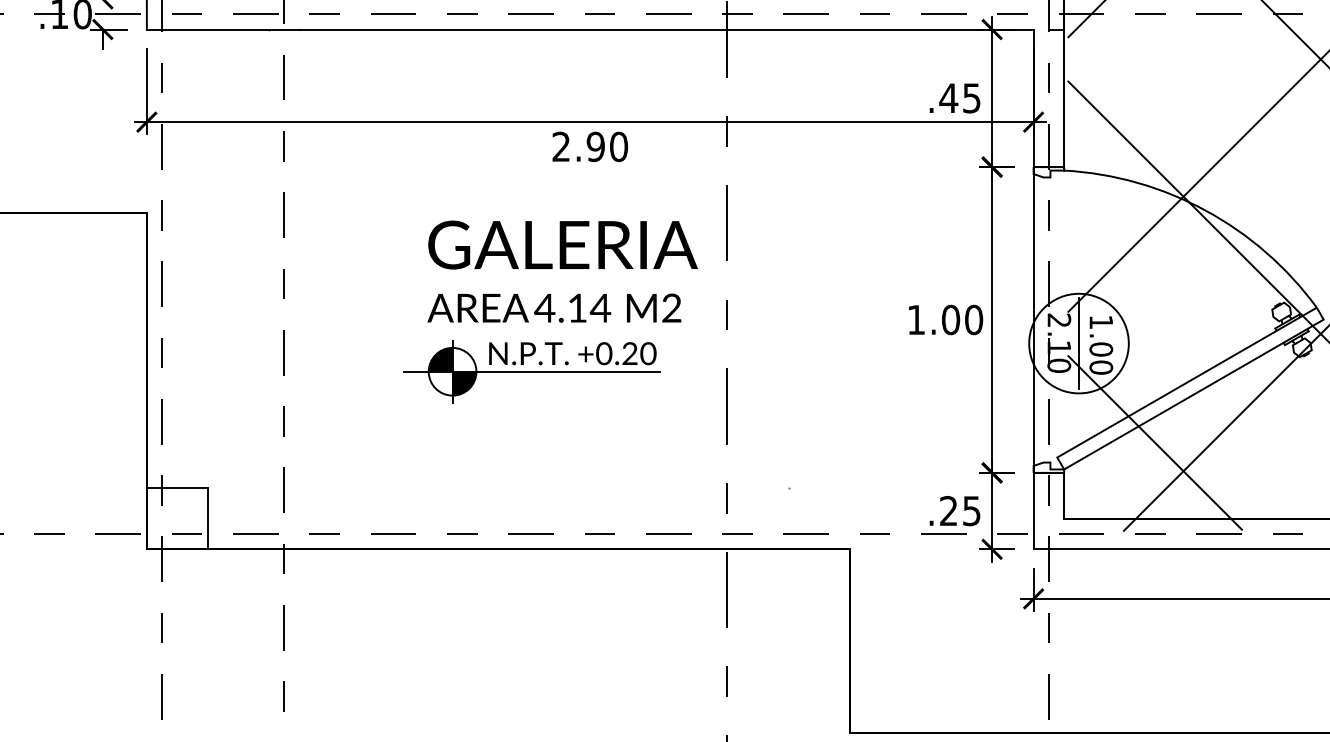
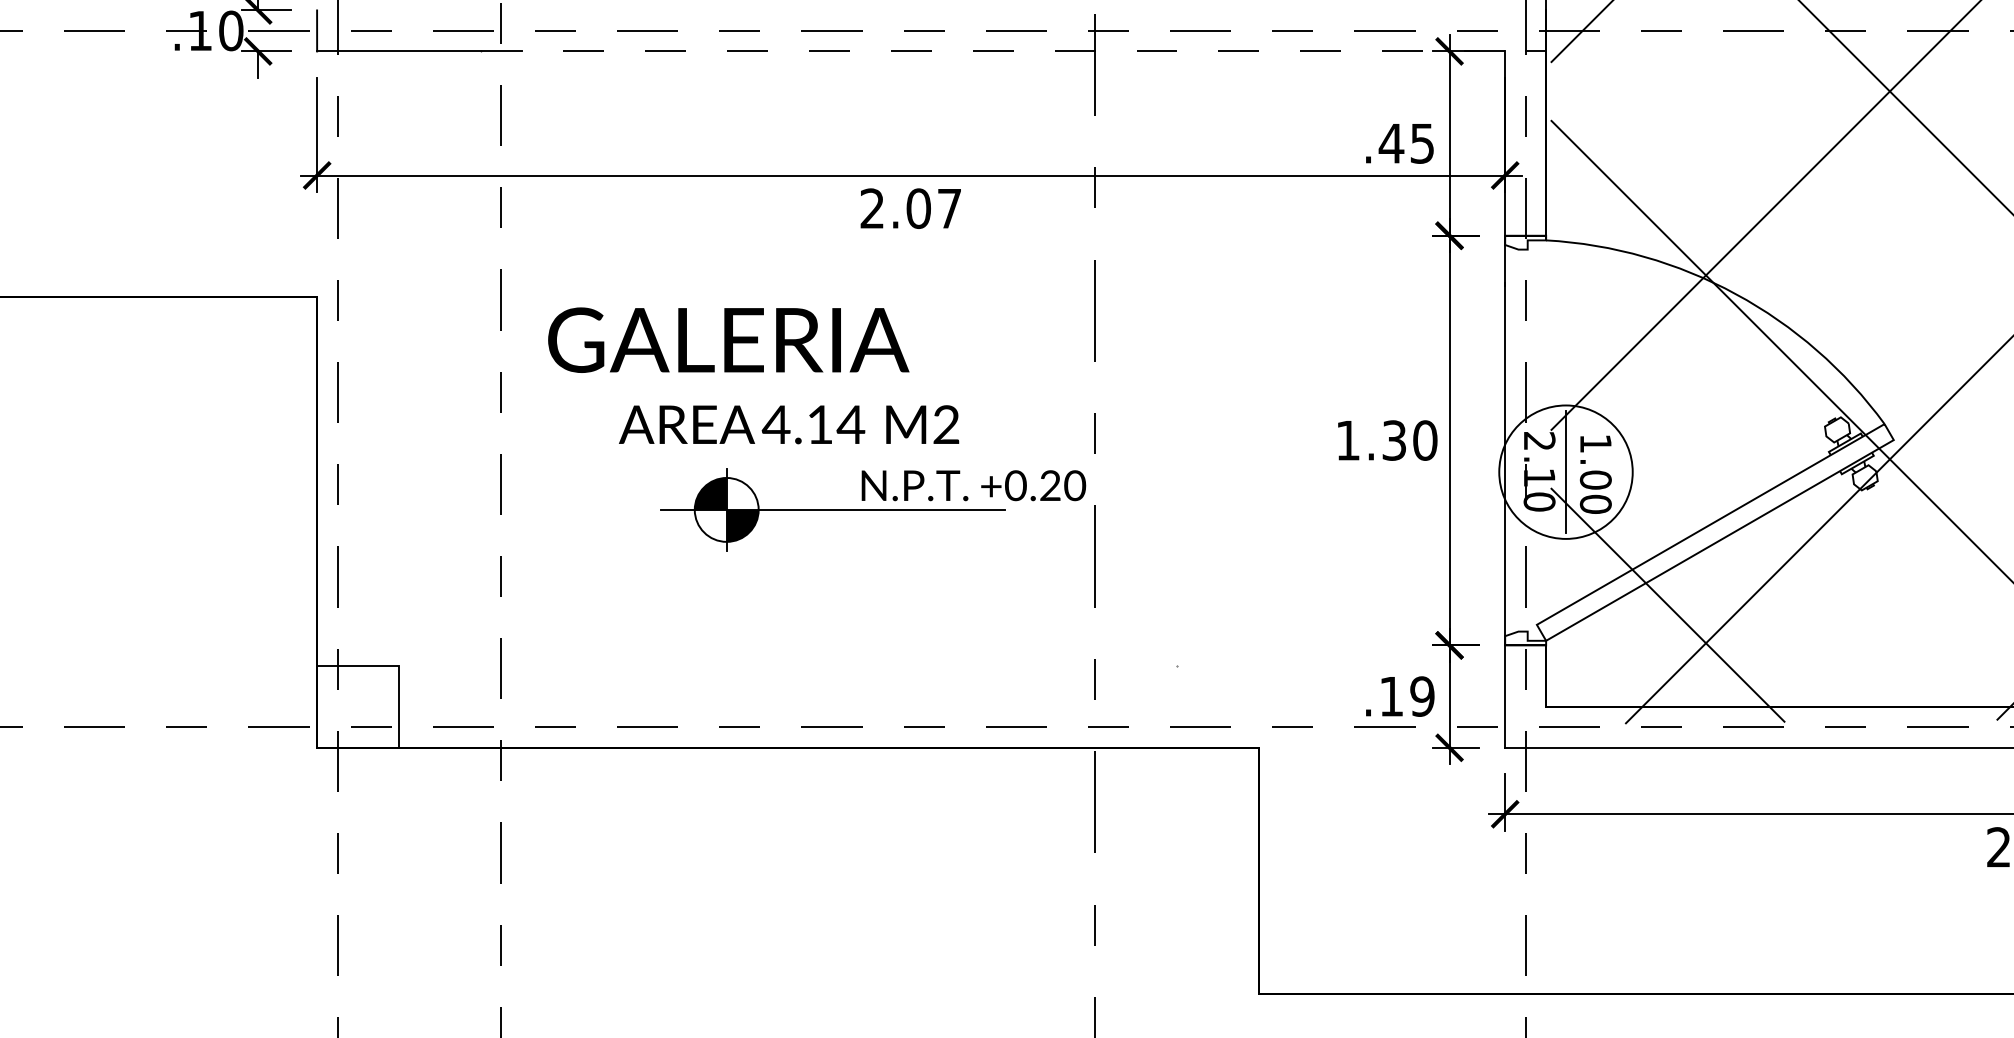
line: (666, 29) -> (1013, 51), solid -> dashed
text: (606, 146) -> (933, 208), 2.90 -> 2.07
text: (562, 244) -> (728, 339), moved
text: (554, 307) -> (789, 424), moved
text: (951, 319) -> (1394, 440), 1.00 -> 1.30
text: (572, 353) -> (973, 485), moved
text: (959, 511) -> (1406, 696), .25 -> .19

